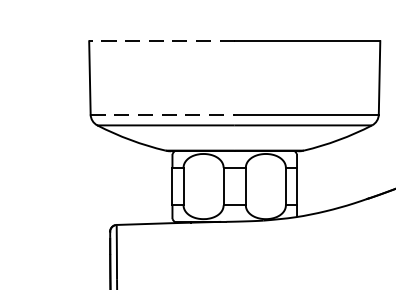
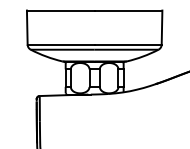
line: (161, 41) -> (60, 10), dashed -> solid
line: (163, 114) -> (61, 44), dashed -> solid

